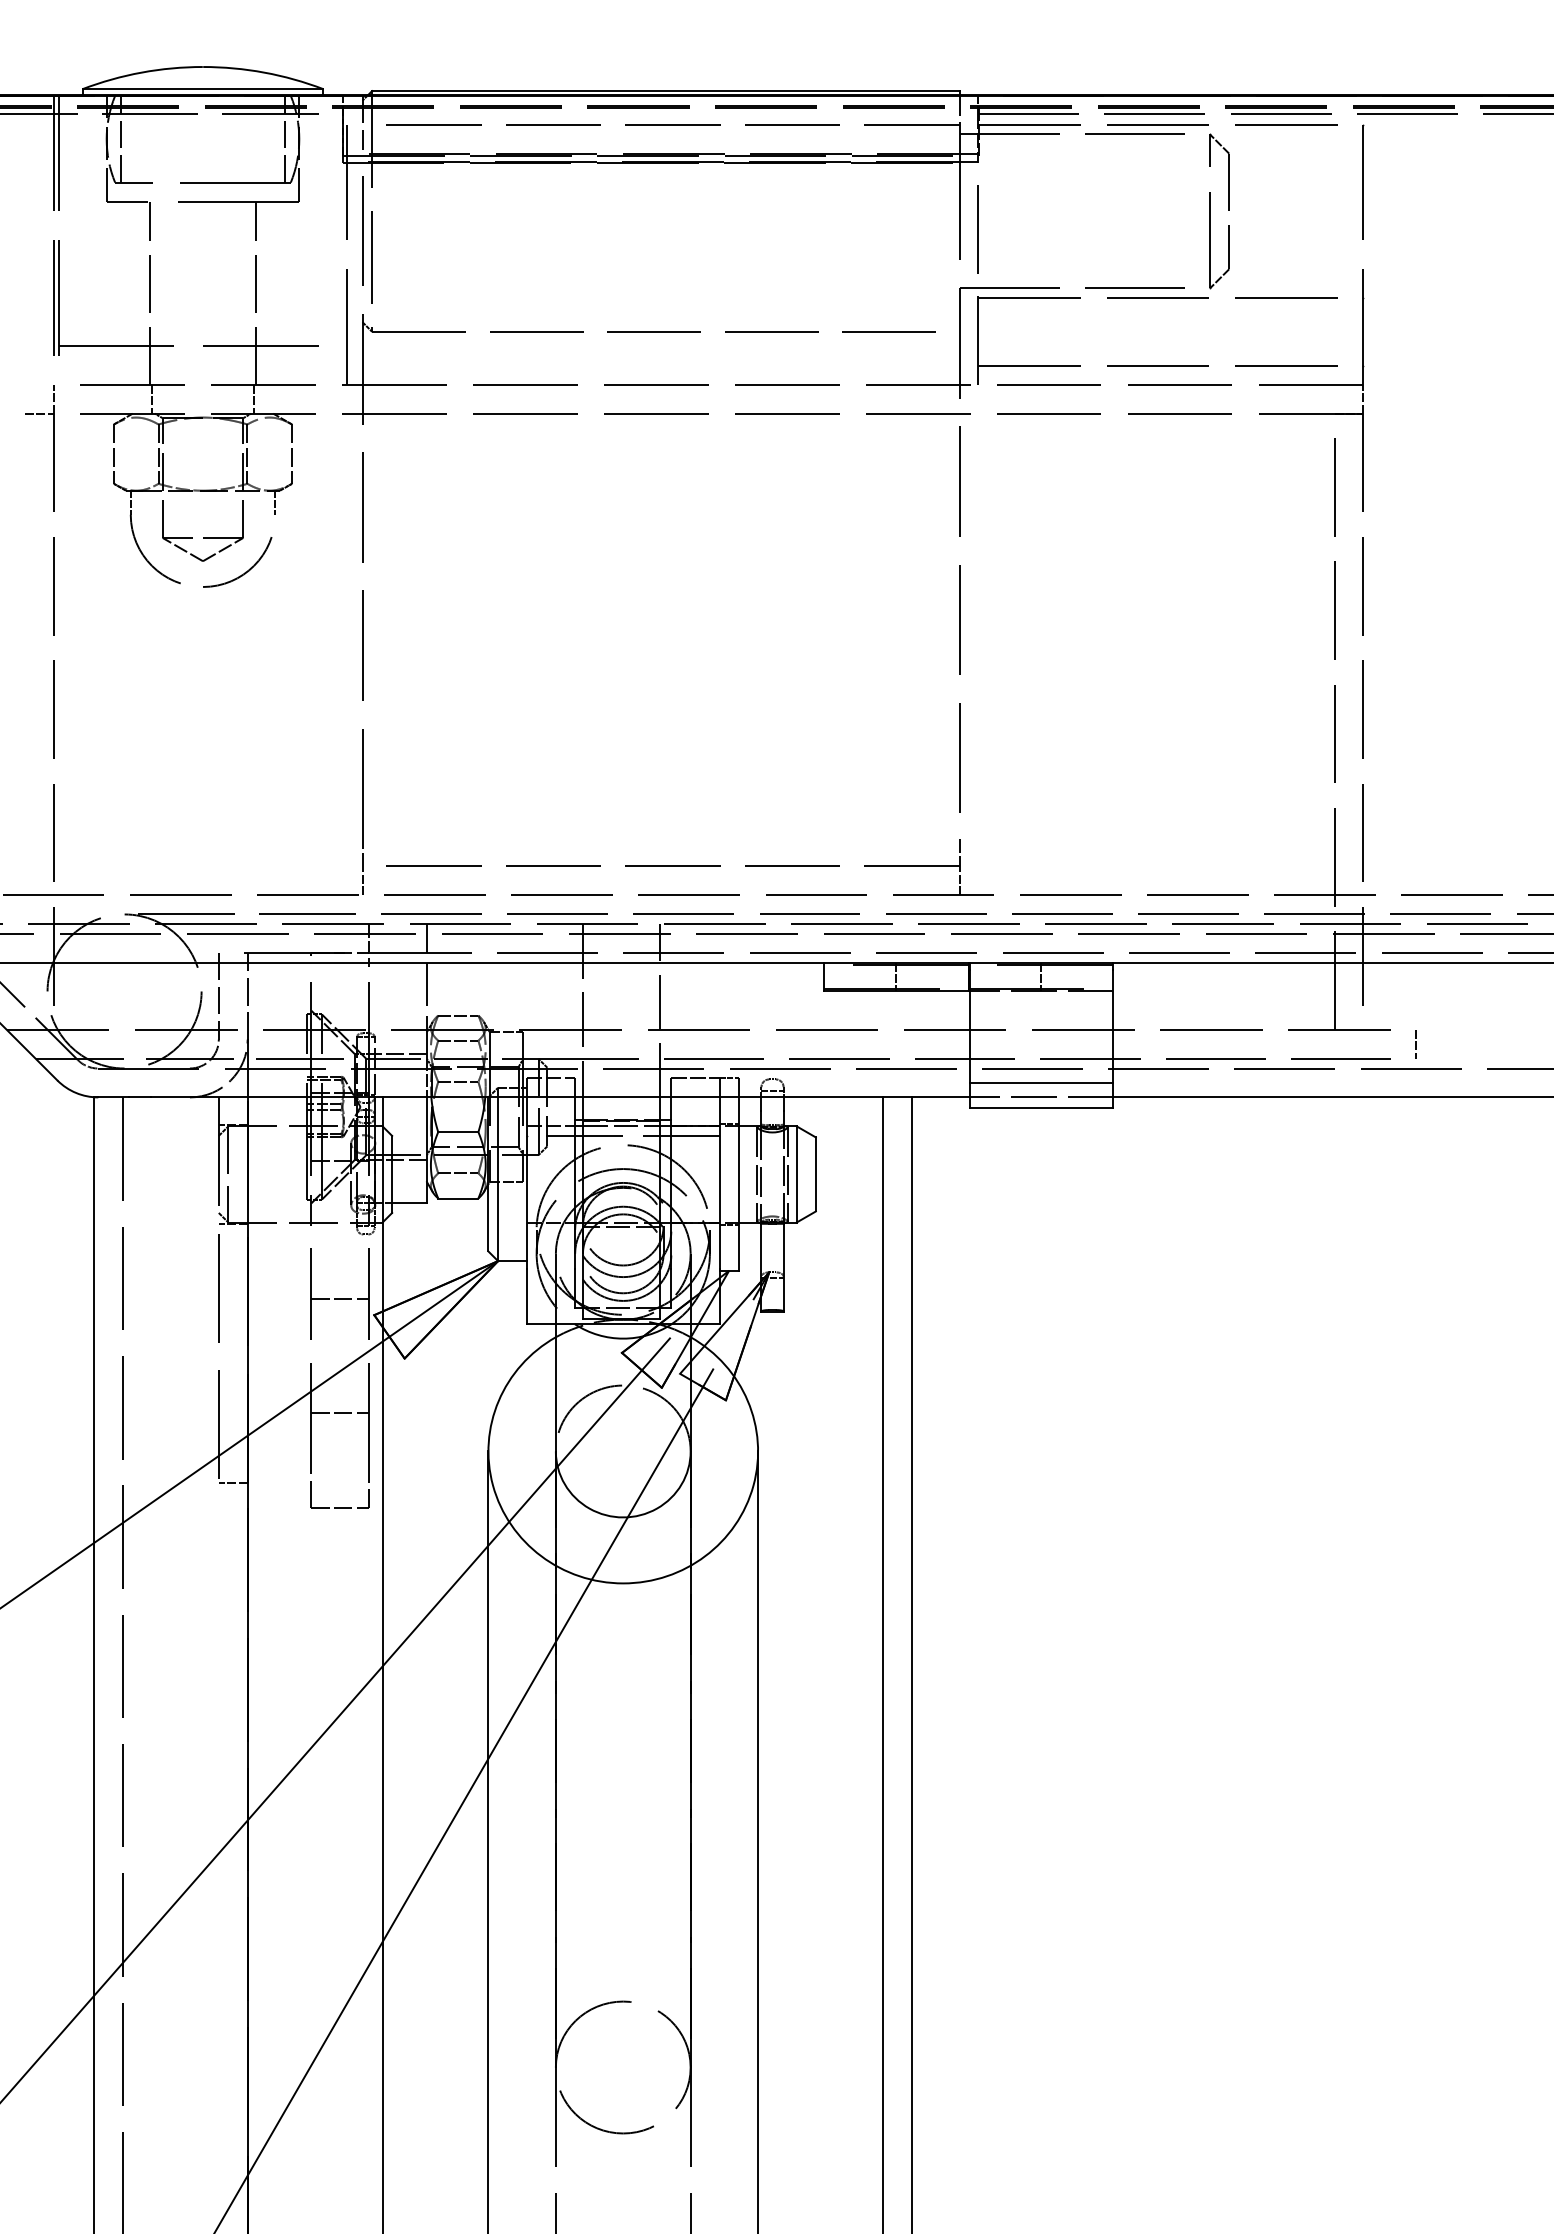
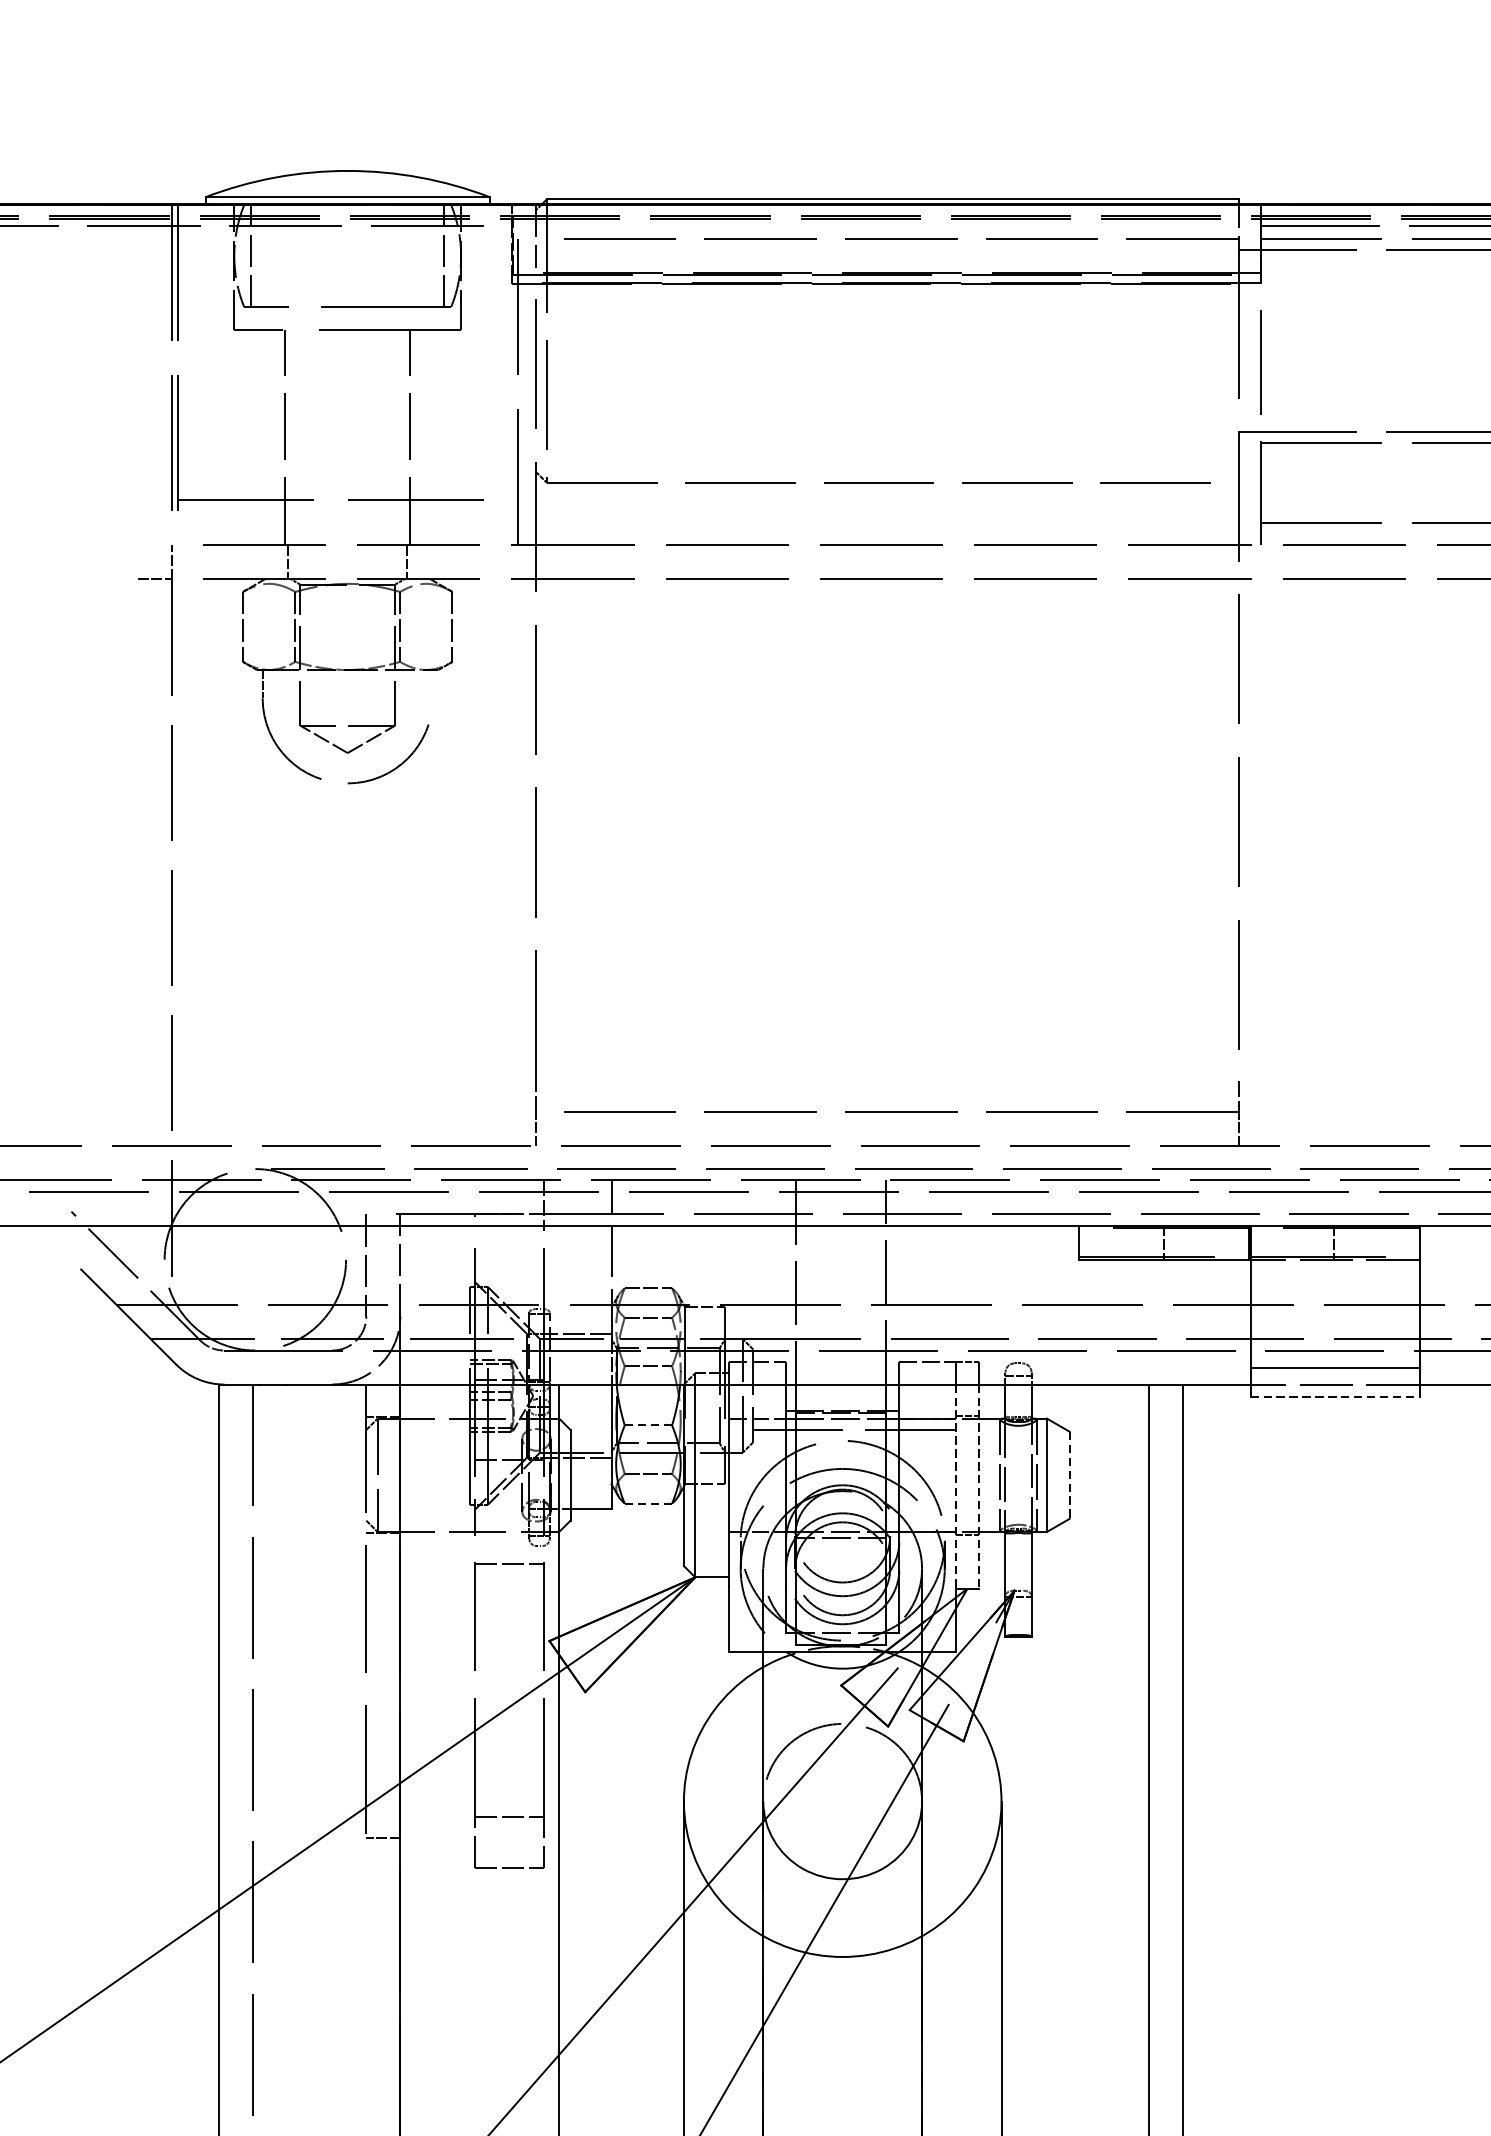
line: (275, 502) -> (433, 683), removed
line: (1041, 1107) -> (1335, 1396), solid -> dashed
line: (458, 1132) -> (648, 1425), solid -> dashed
line: (815, 1174) -> (1069, 1475), solid -> dashed
line: (719, 1183) -> (956, 1485), solid -> dashed
line: (738, 1184) -> (978, 1487), solid -> dashed
line: (458, 1198) -> (648, 1503), solid -> dashed
line: (340, 1298) -> (509, 1563), moved
line: (340, 1413) -> (509, 1816), moved

